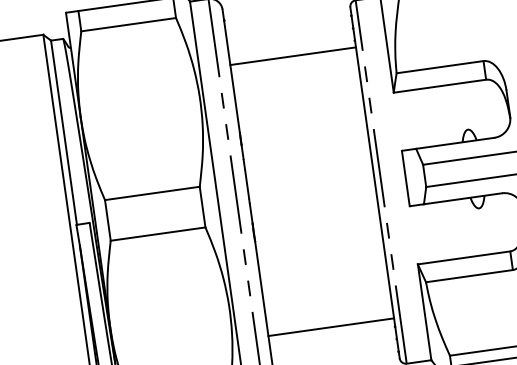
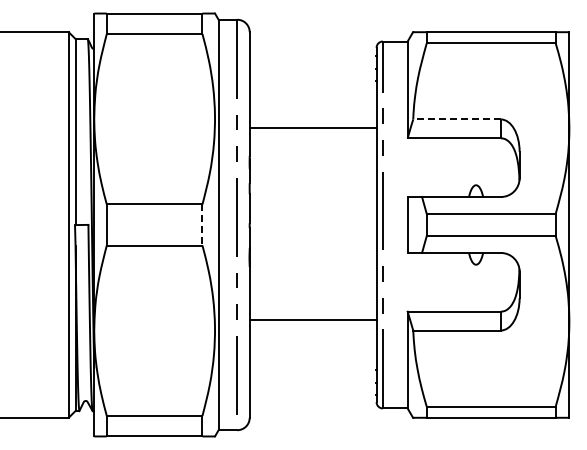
line: (292, 56) -> (312, 128), moved
line: (440, 67) -> (457, 119), solid -> dashed
line: (202, 207) -> (202, 225), solid -> dashed
line: (330, 326) -> (312, 319), moved

